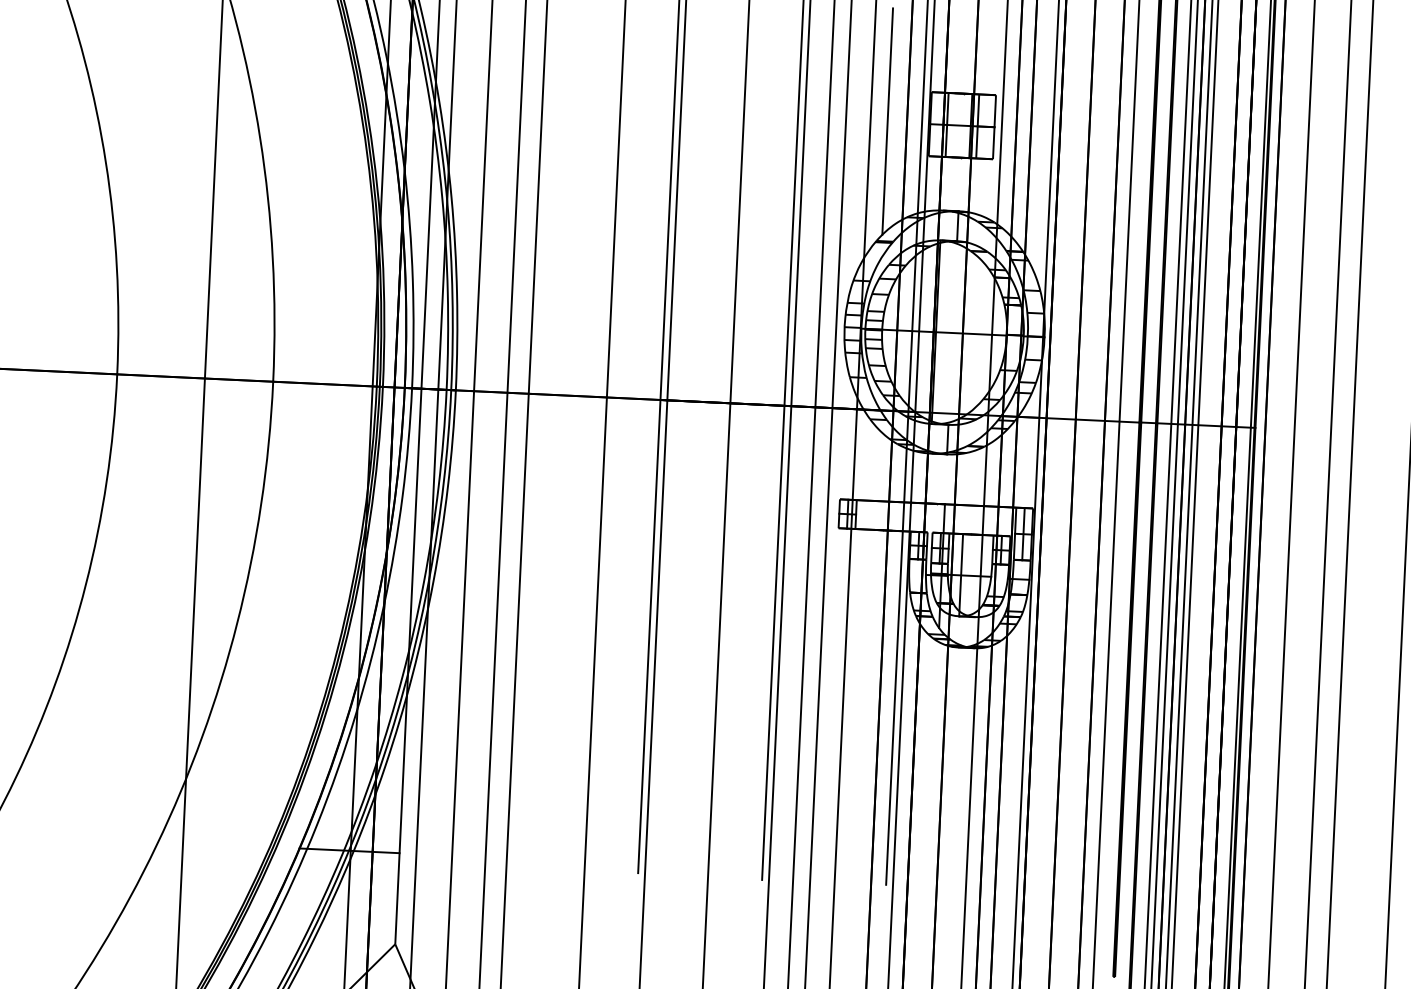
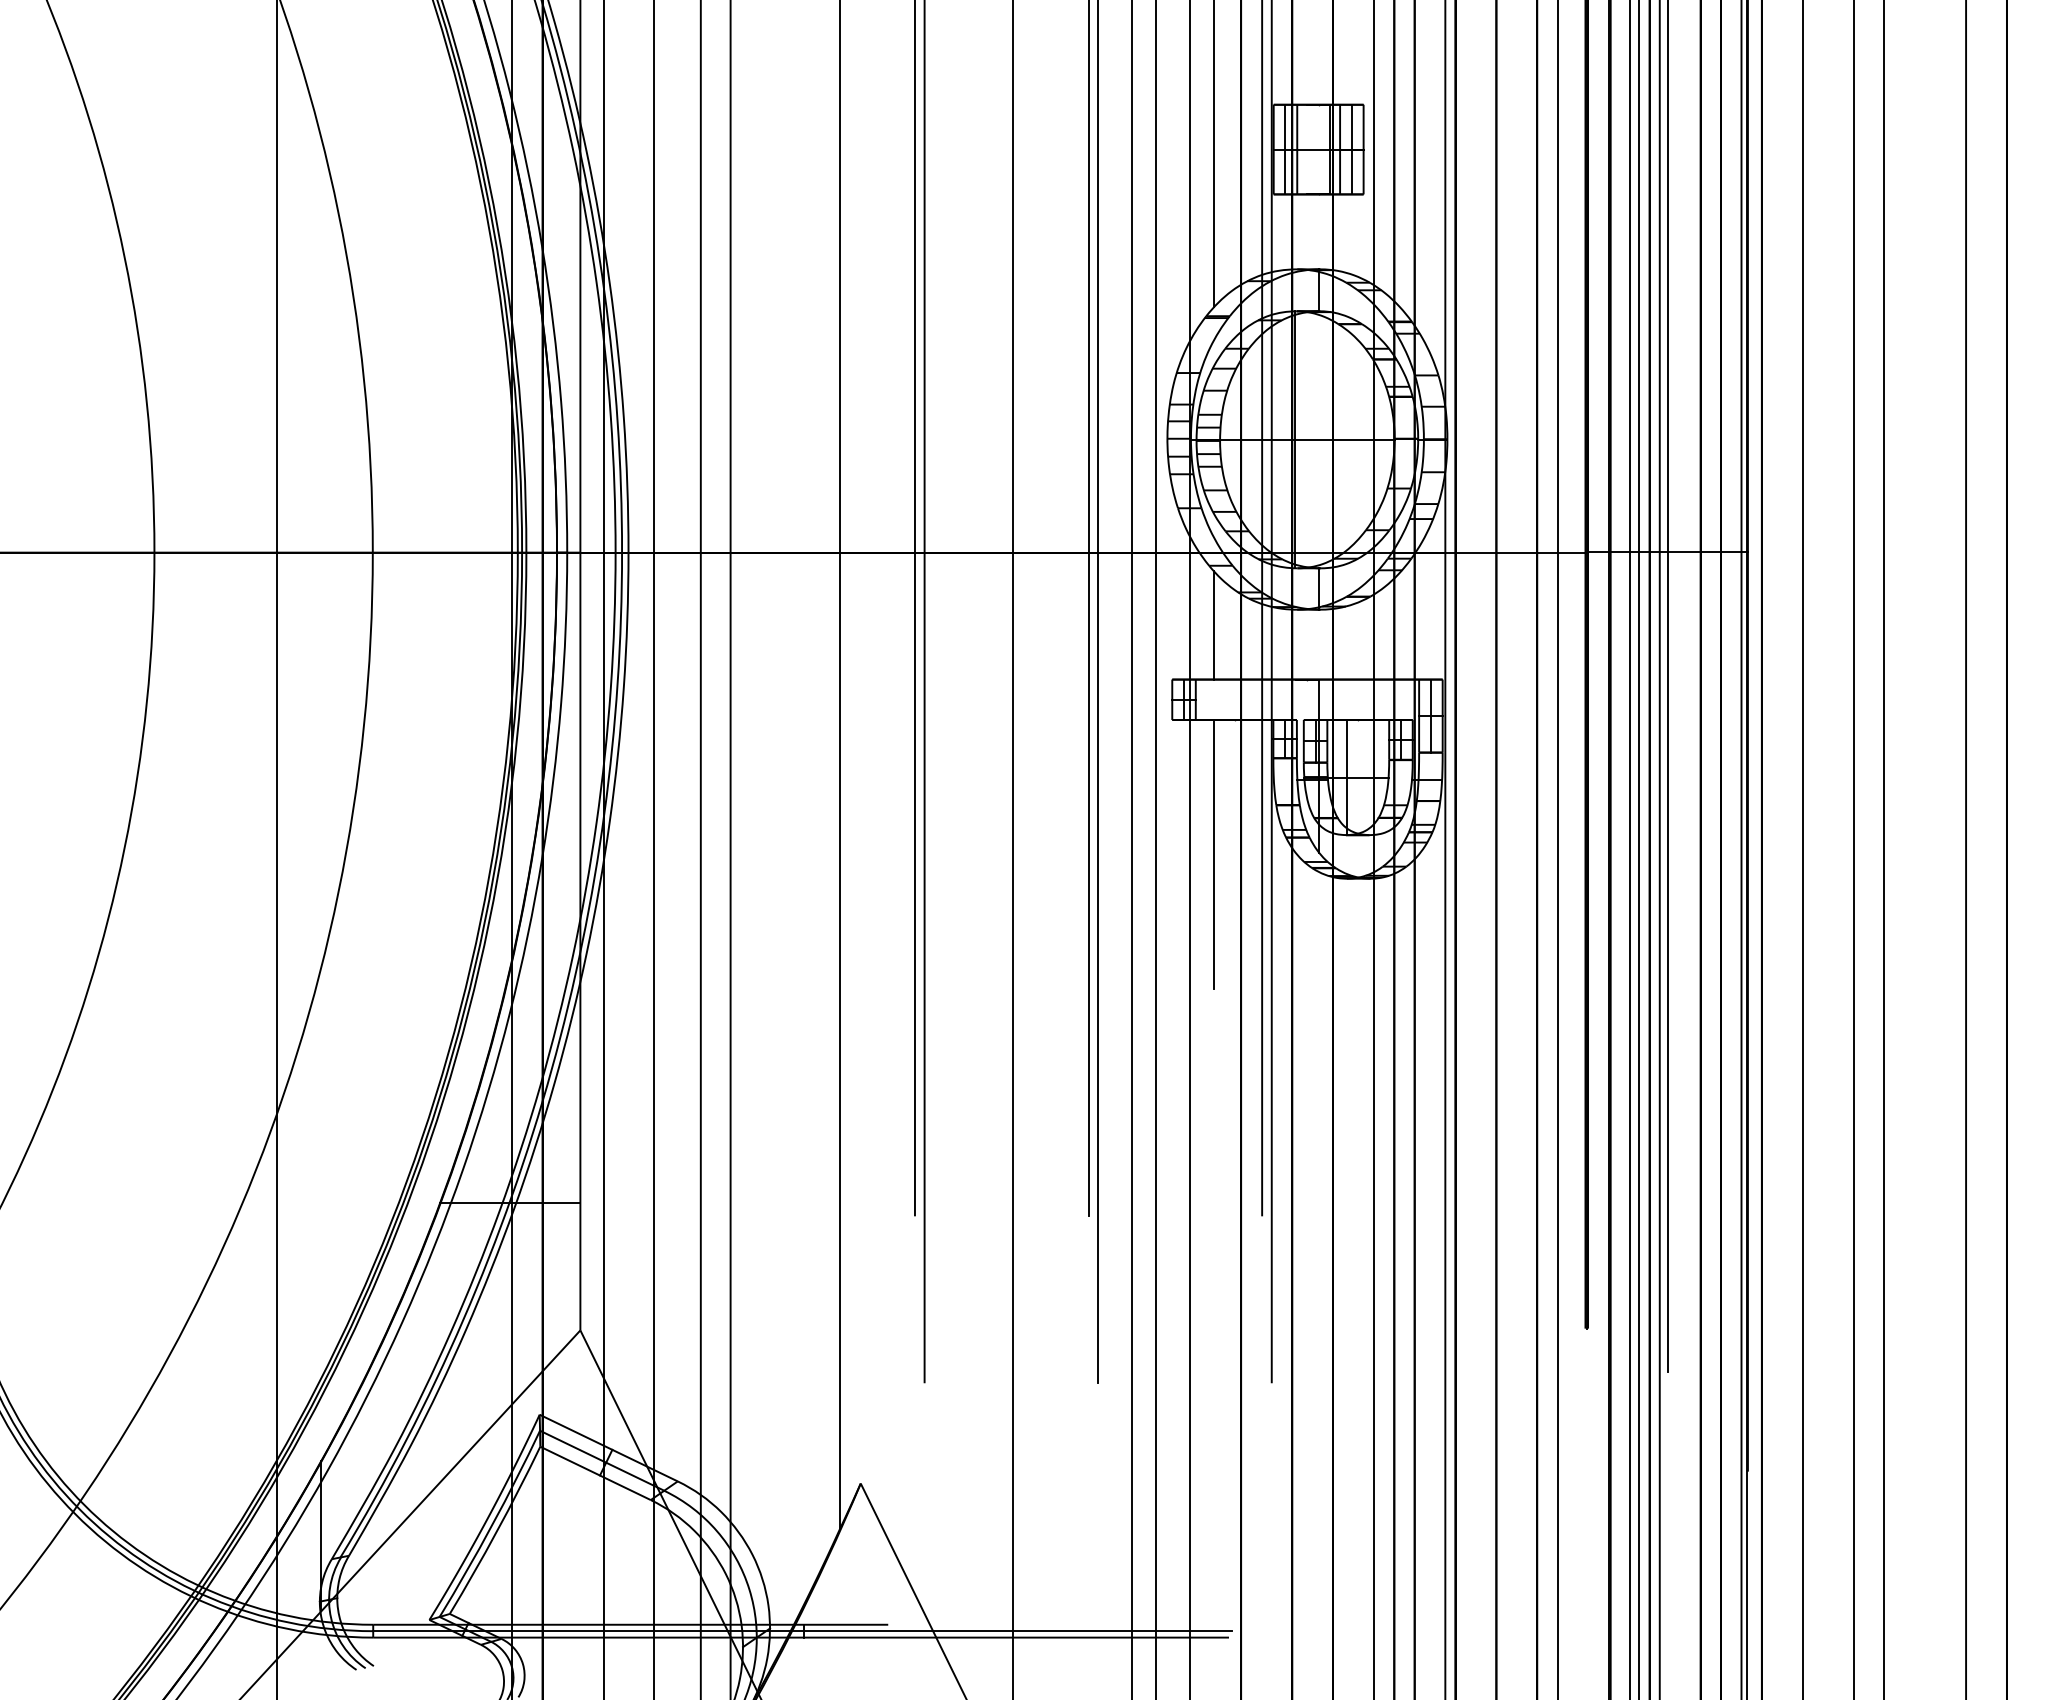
line: (938, 124) -> (1285, 149), added
line: (985, 126) -> (1351, 149), added
line: (871, 462) -> (1214, 625), added
line: (864, 625) -> (1214, 854), added

